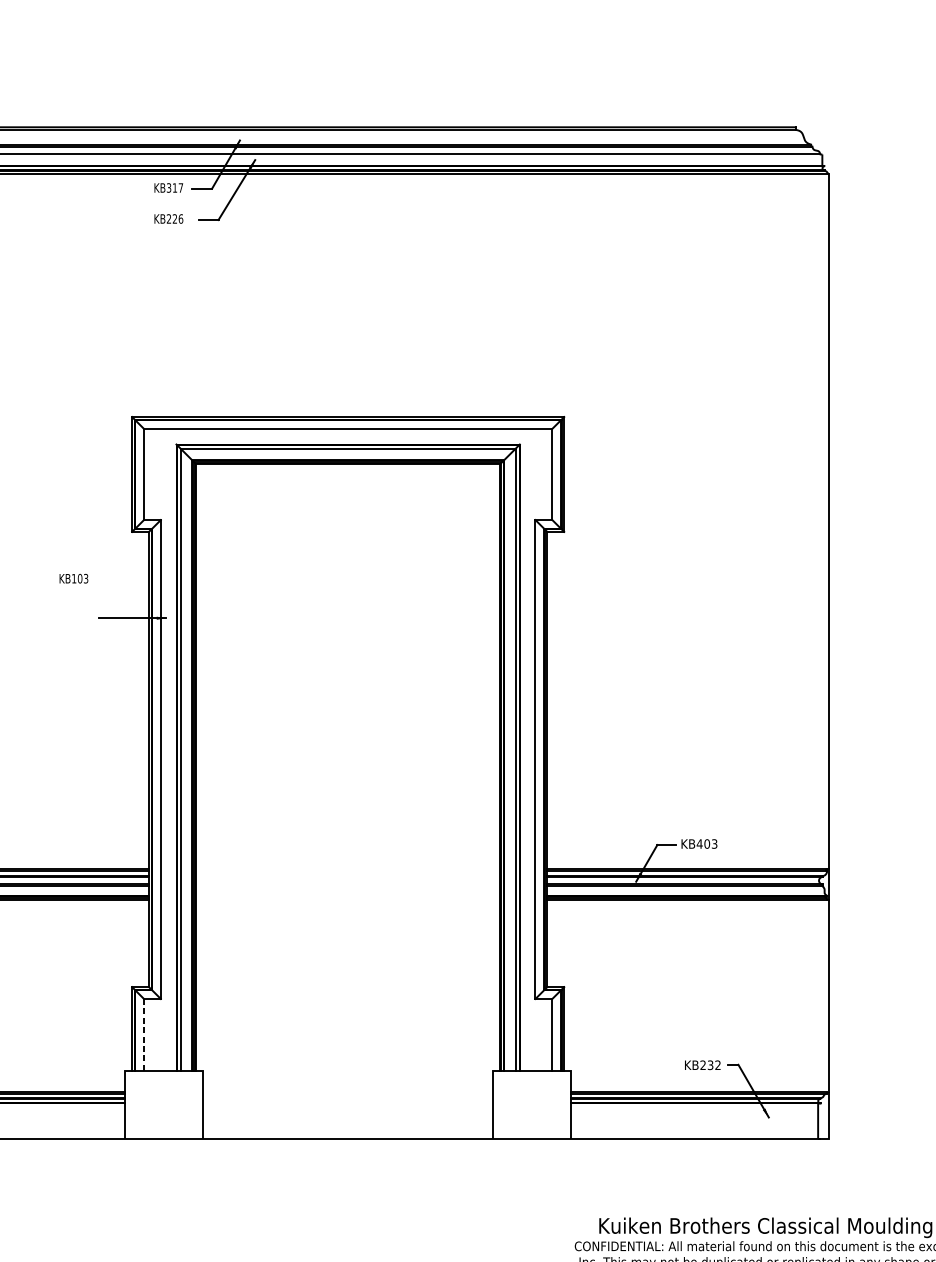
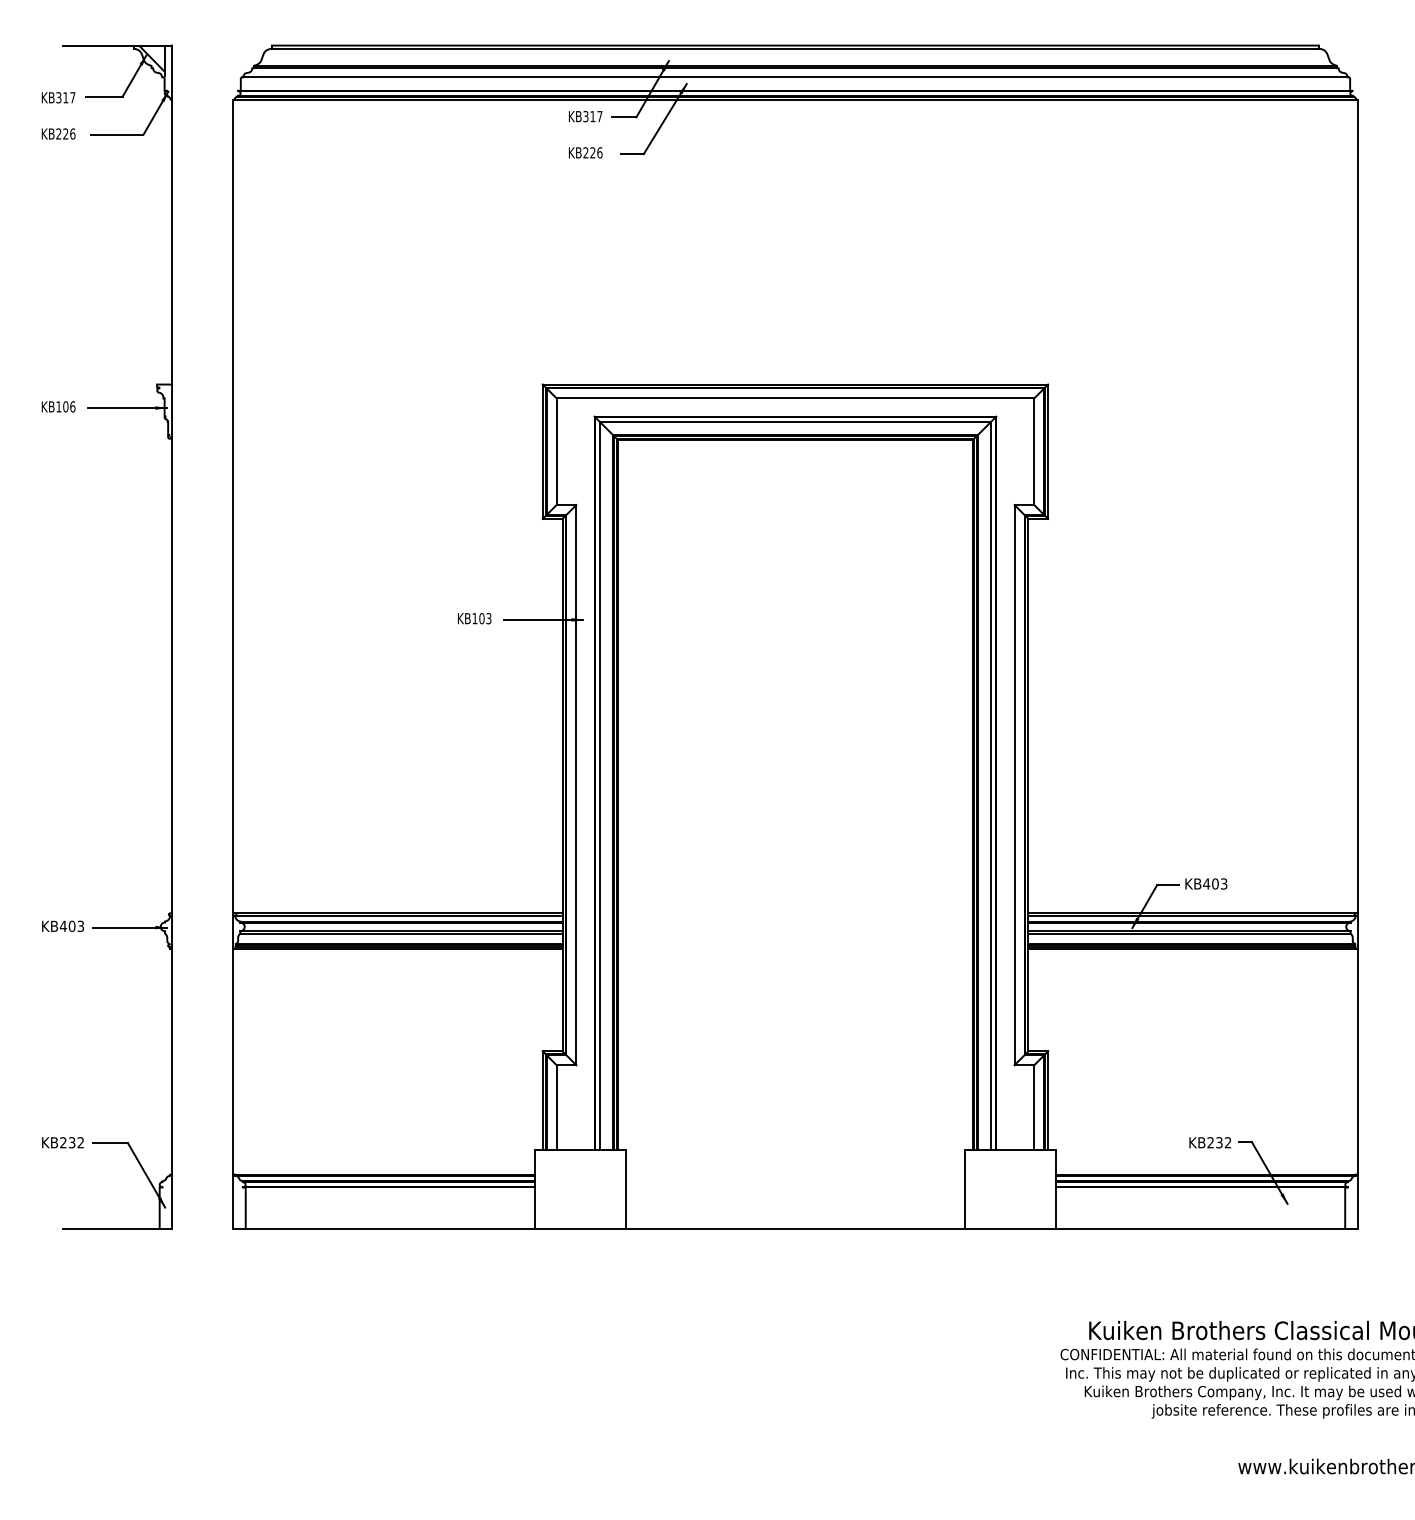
text: (73, 578) -> (474, 618), moved
line: (143, 1035) -> (556, 1108), dashed -> solid

